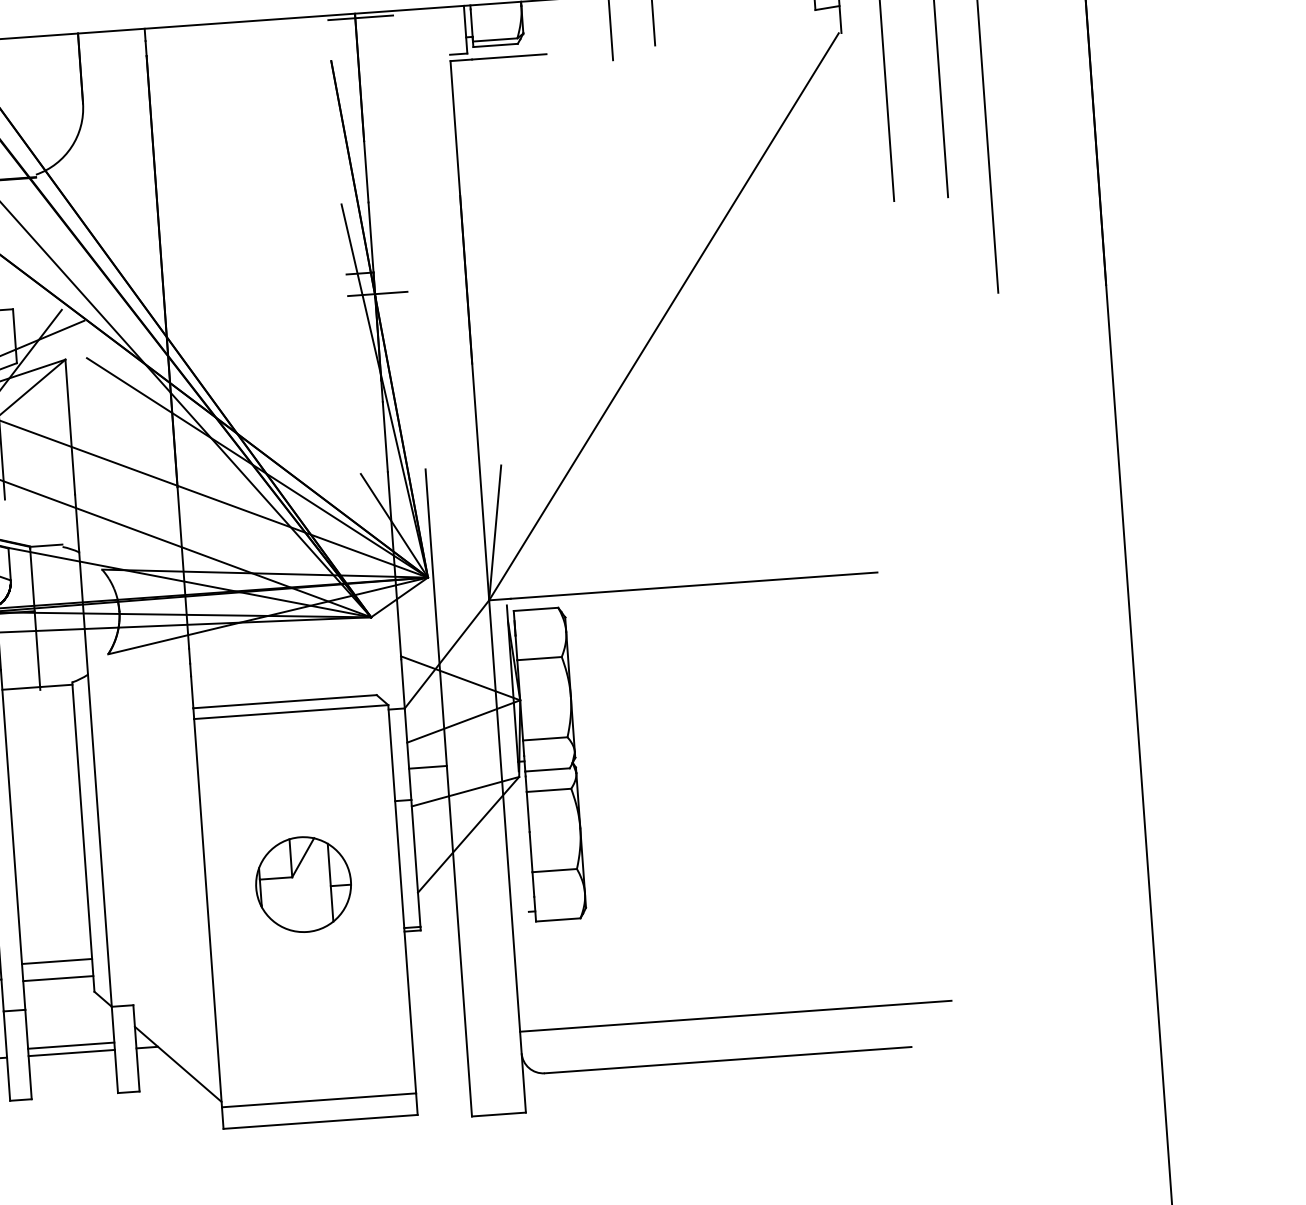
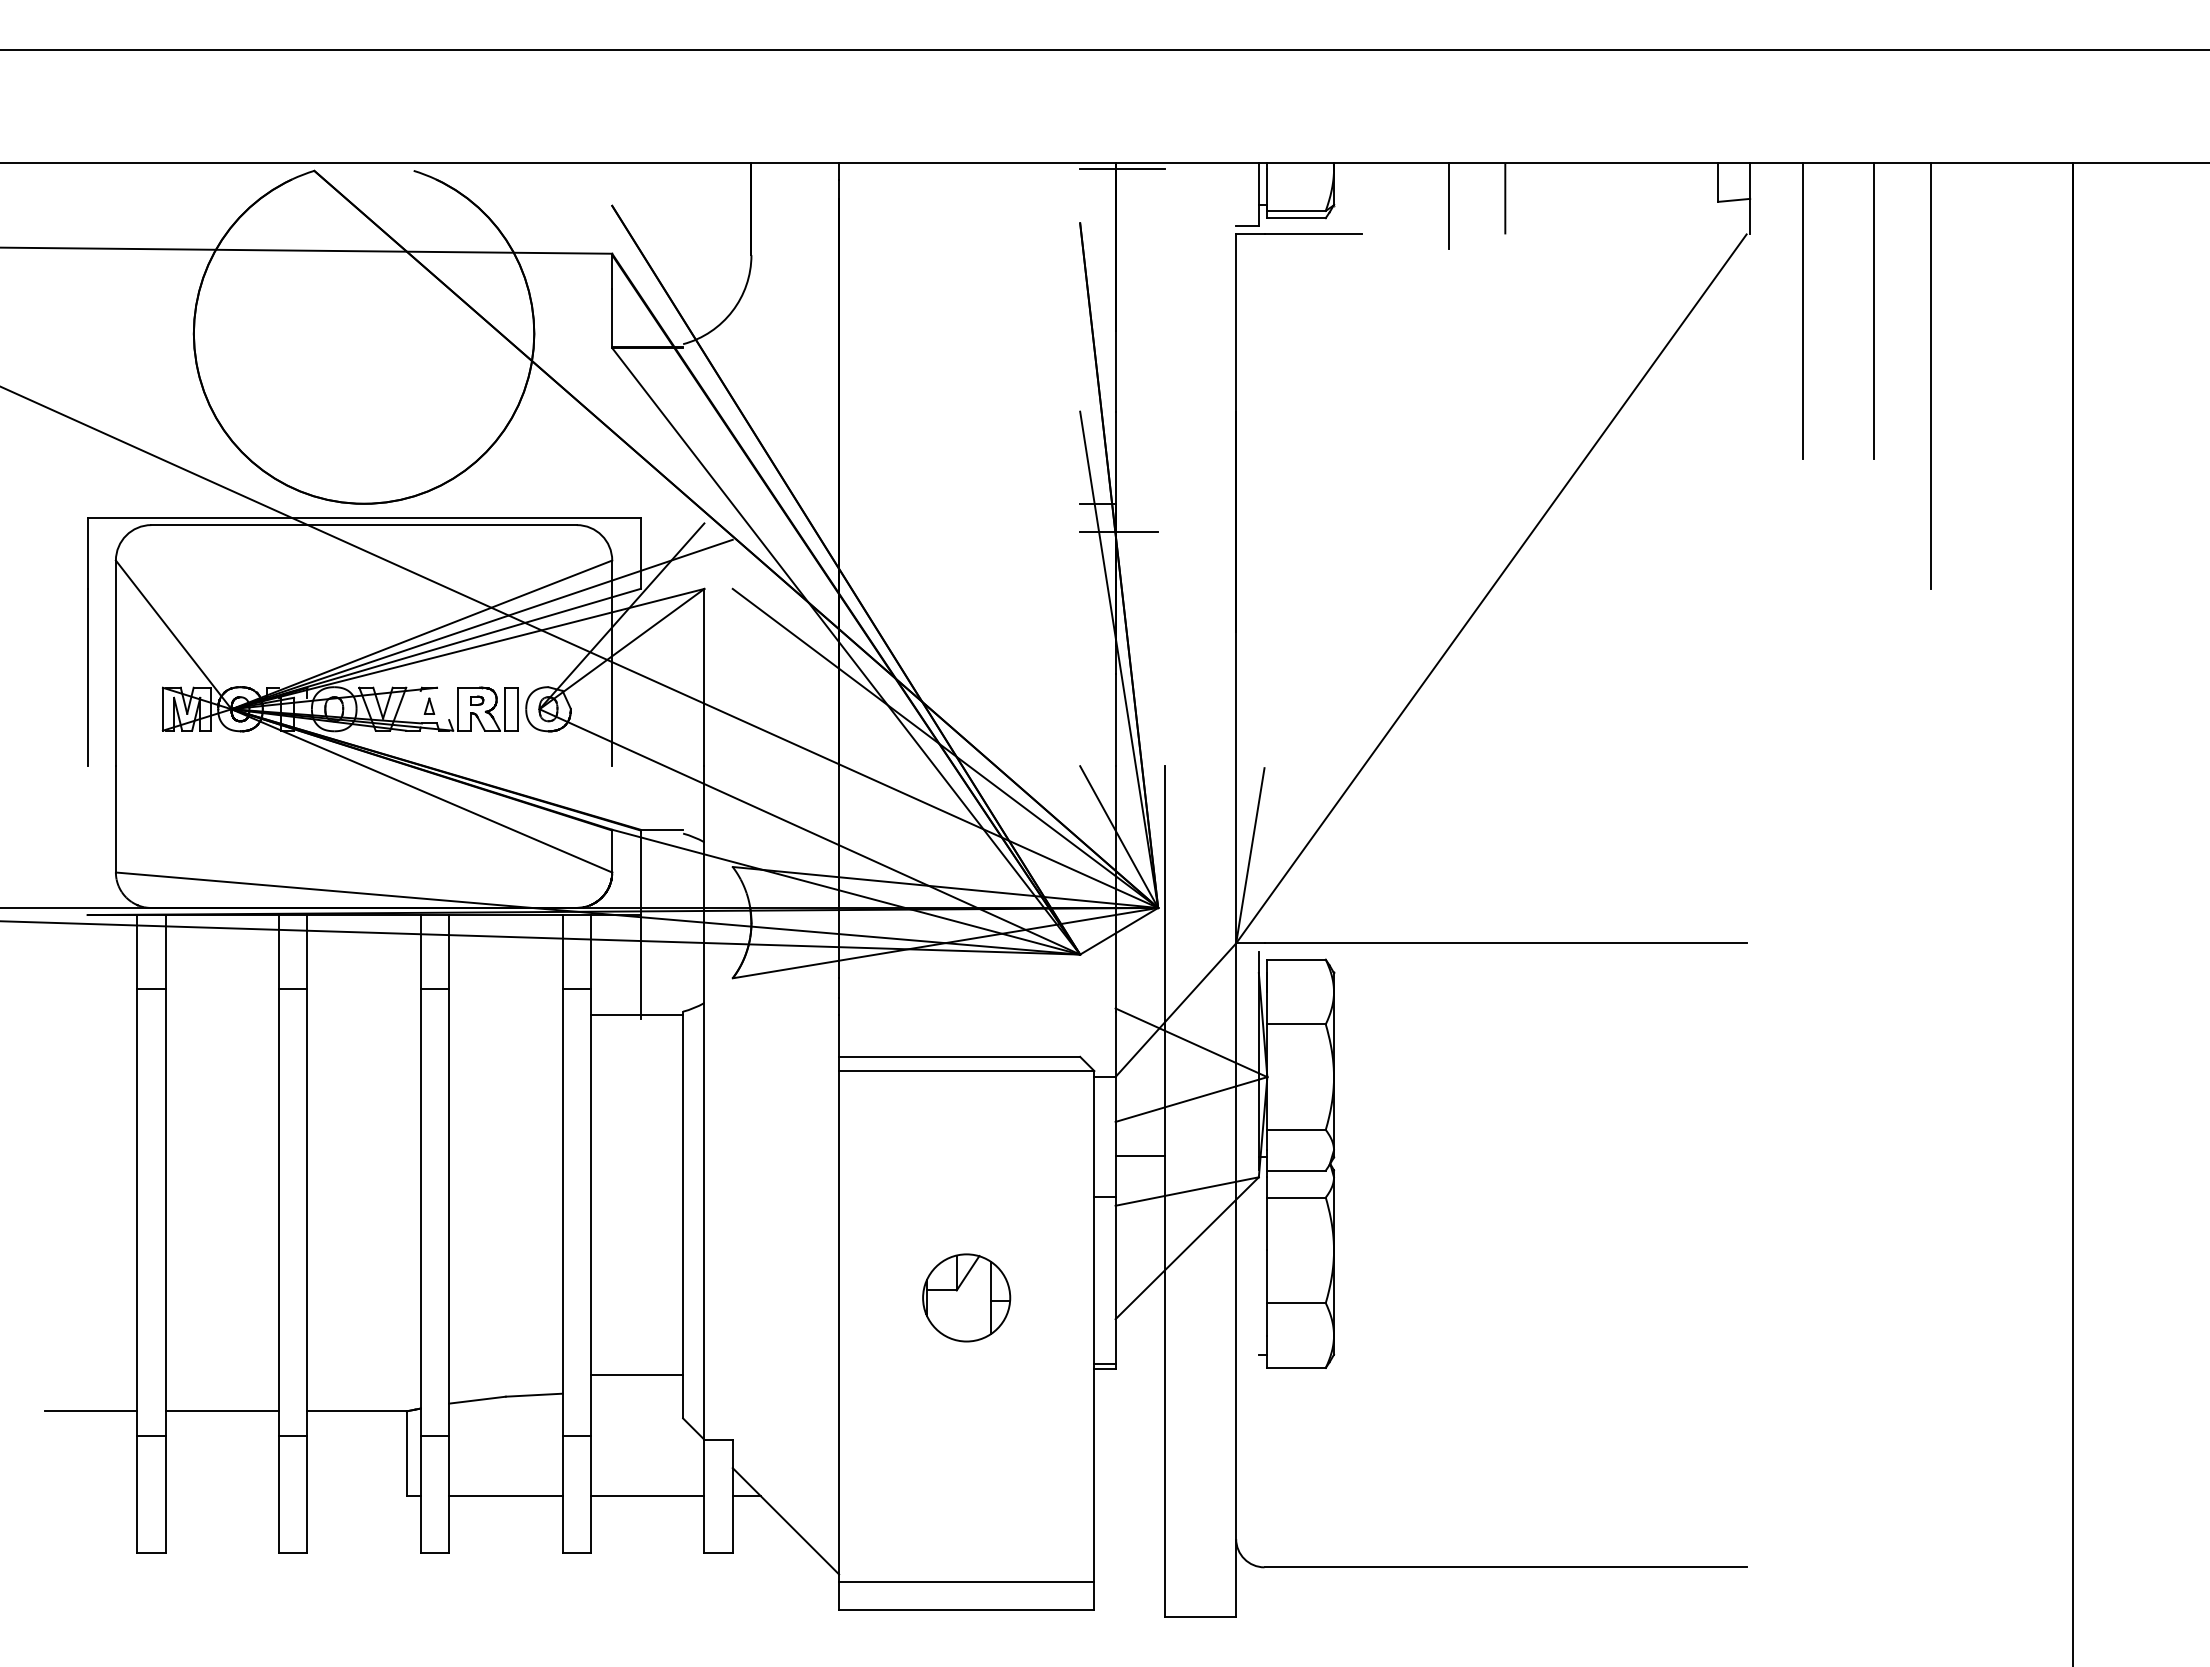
part: (303, 884) -> (966, 1297), size x0.7
line: (57, 978) -> (636, 1397), removed
line: (735, 1016) -> (1519, 1510), removed
line: (71, 1045) -> (647, 1486), removed

